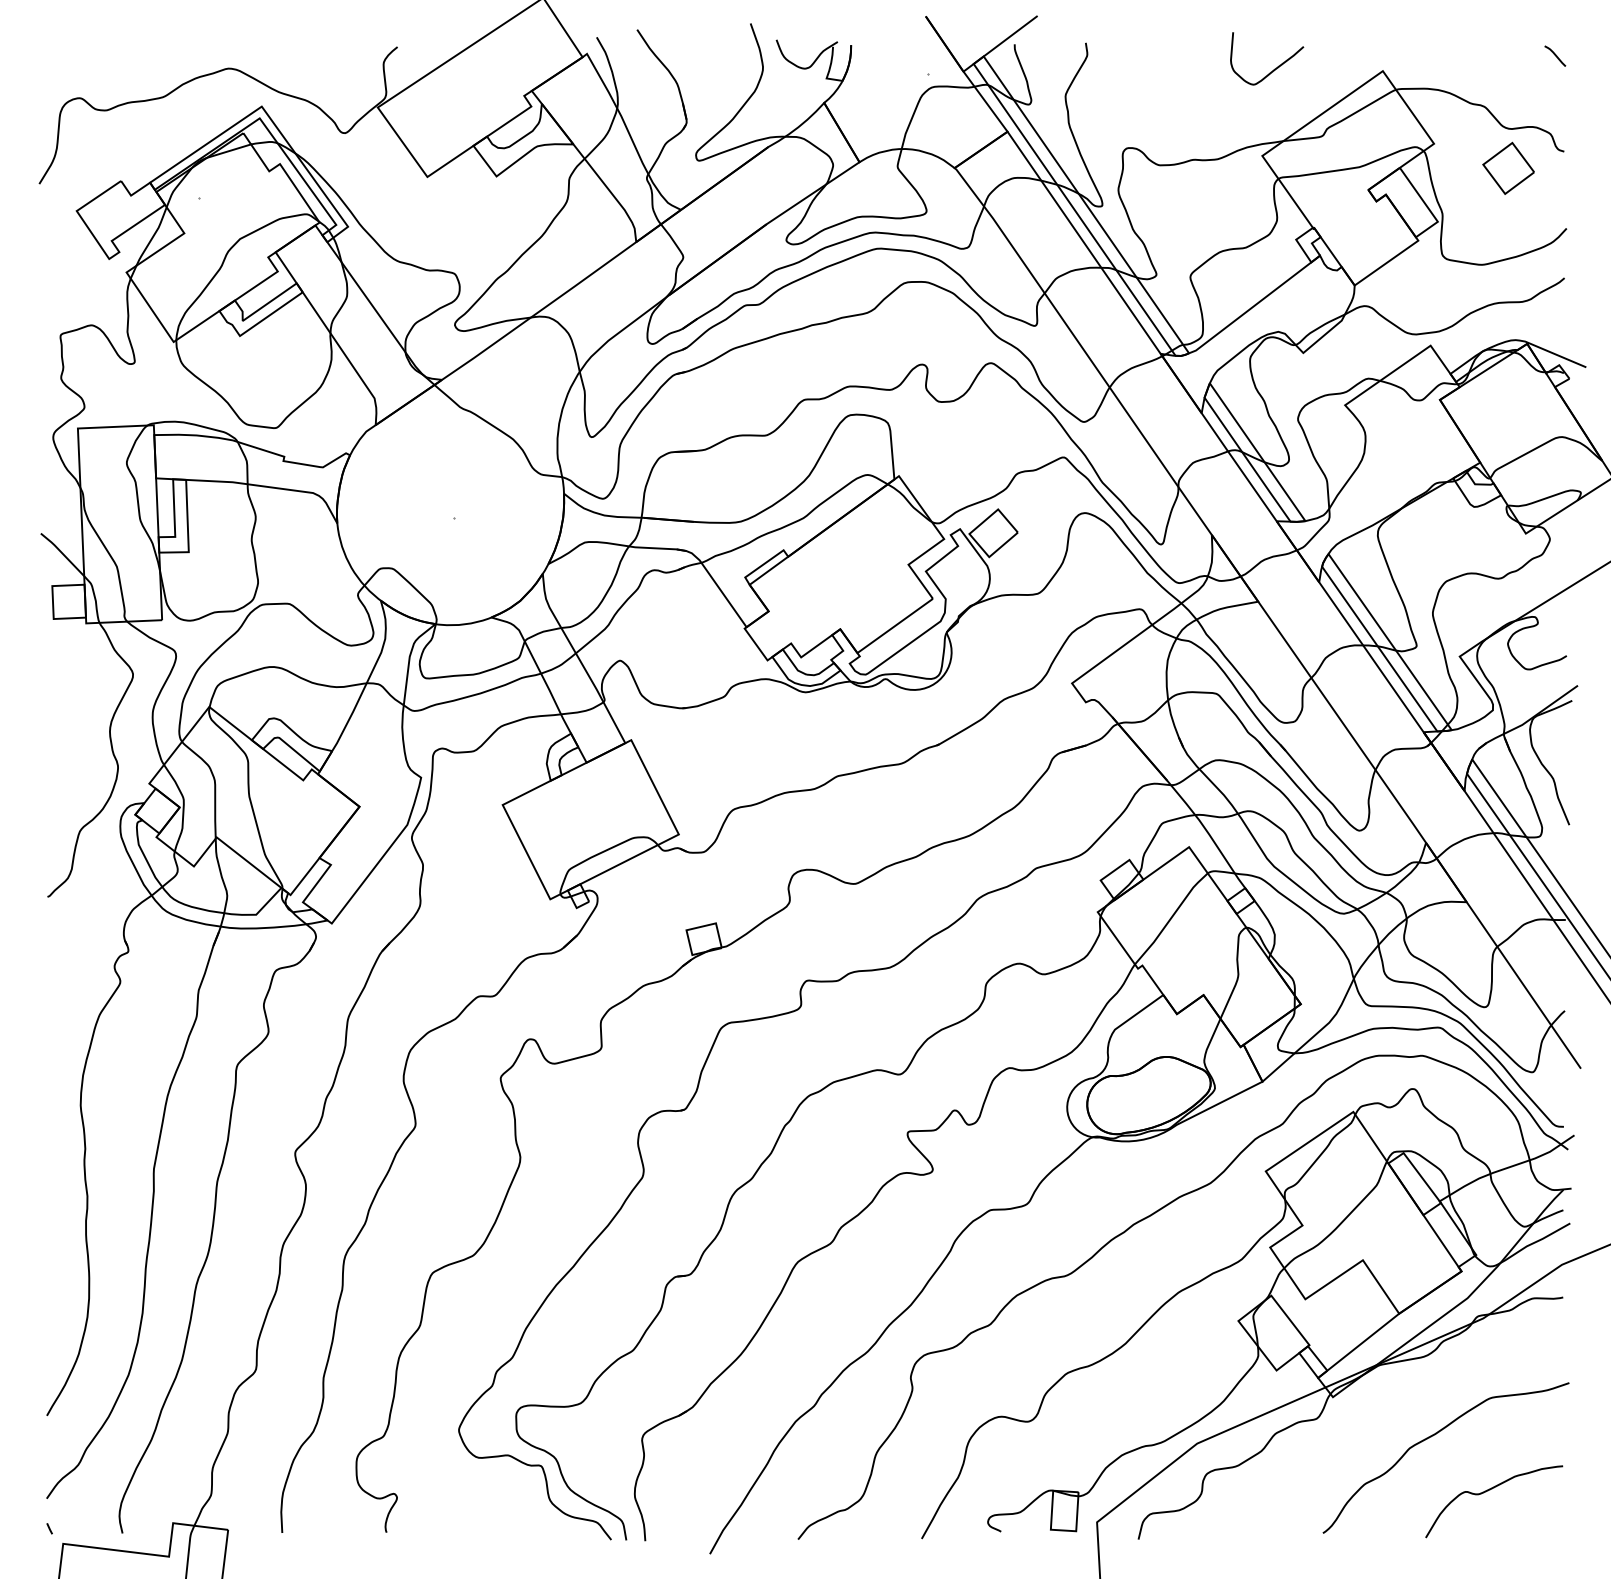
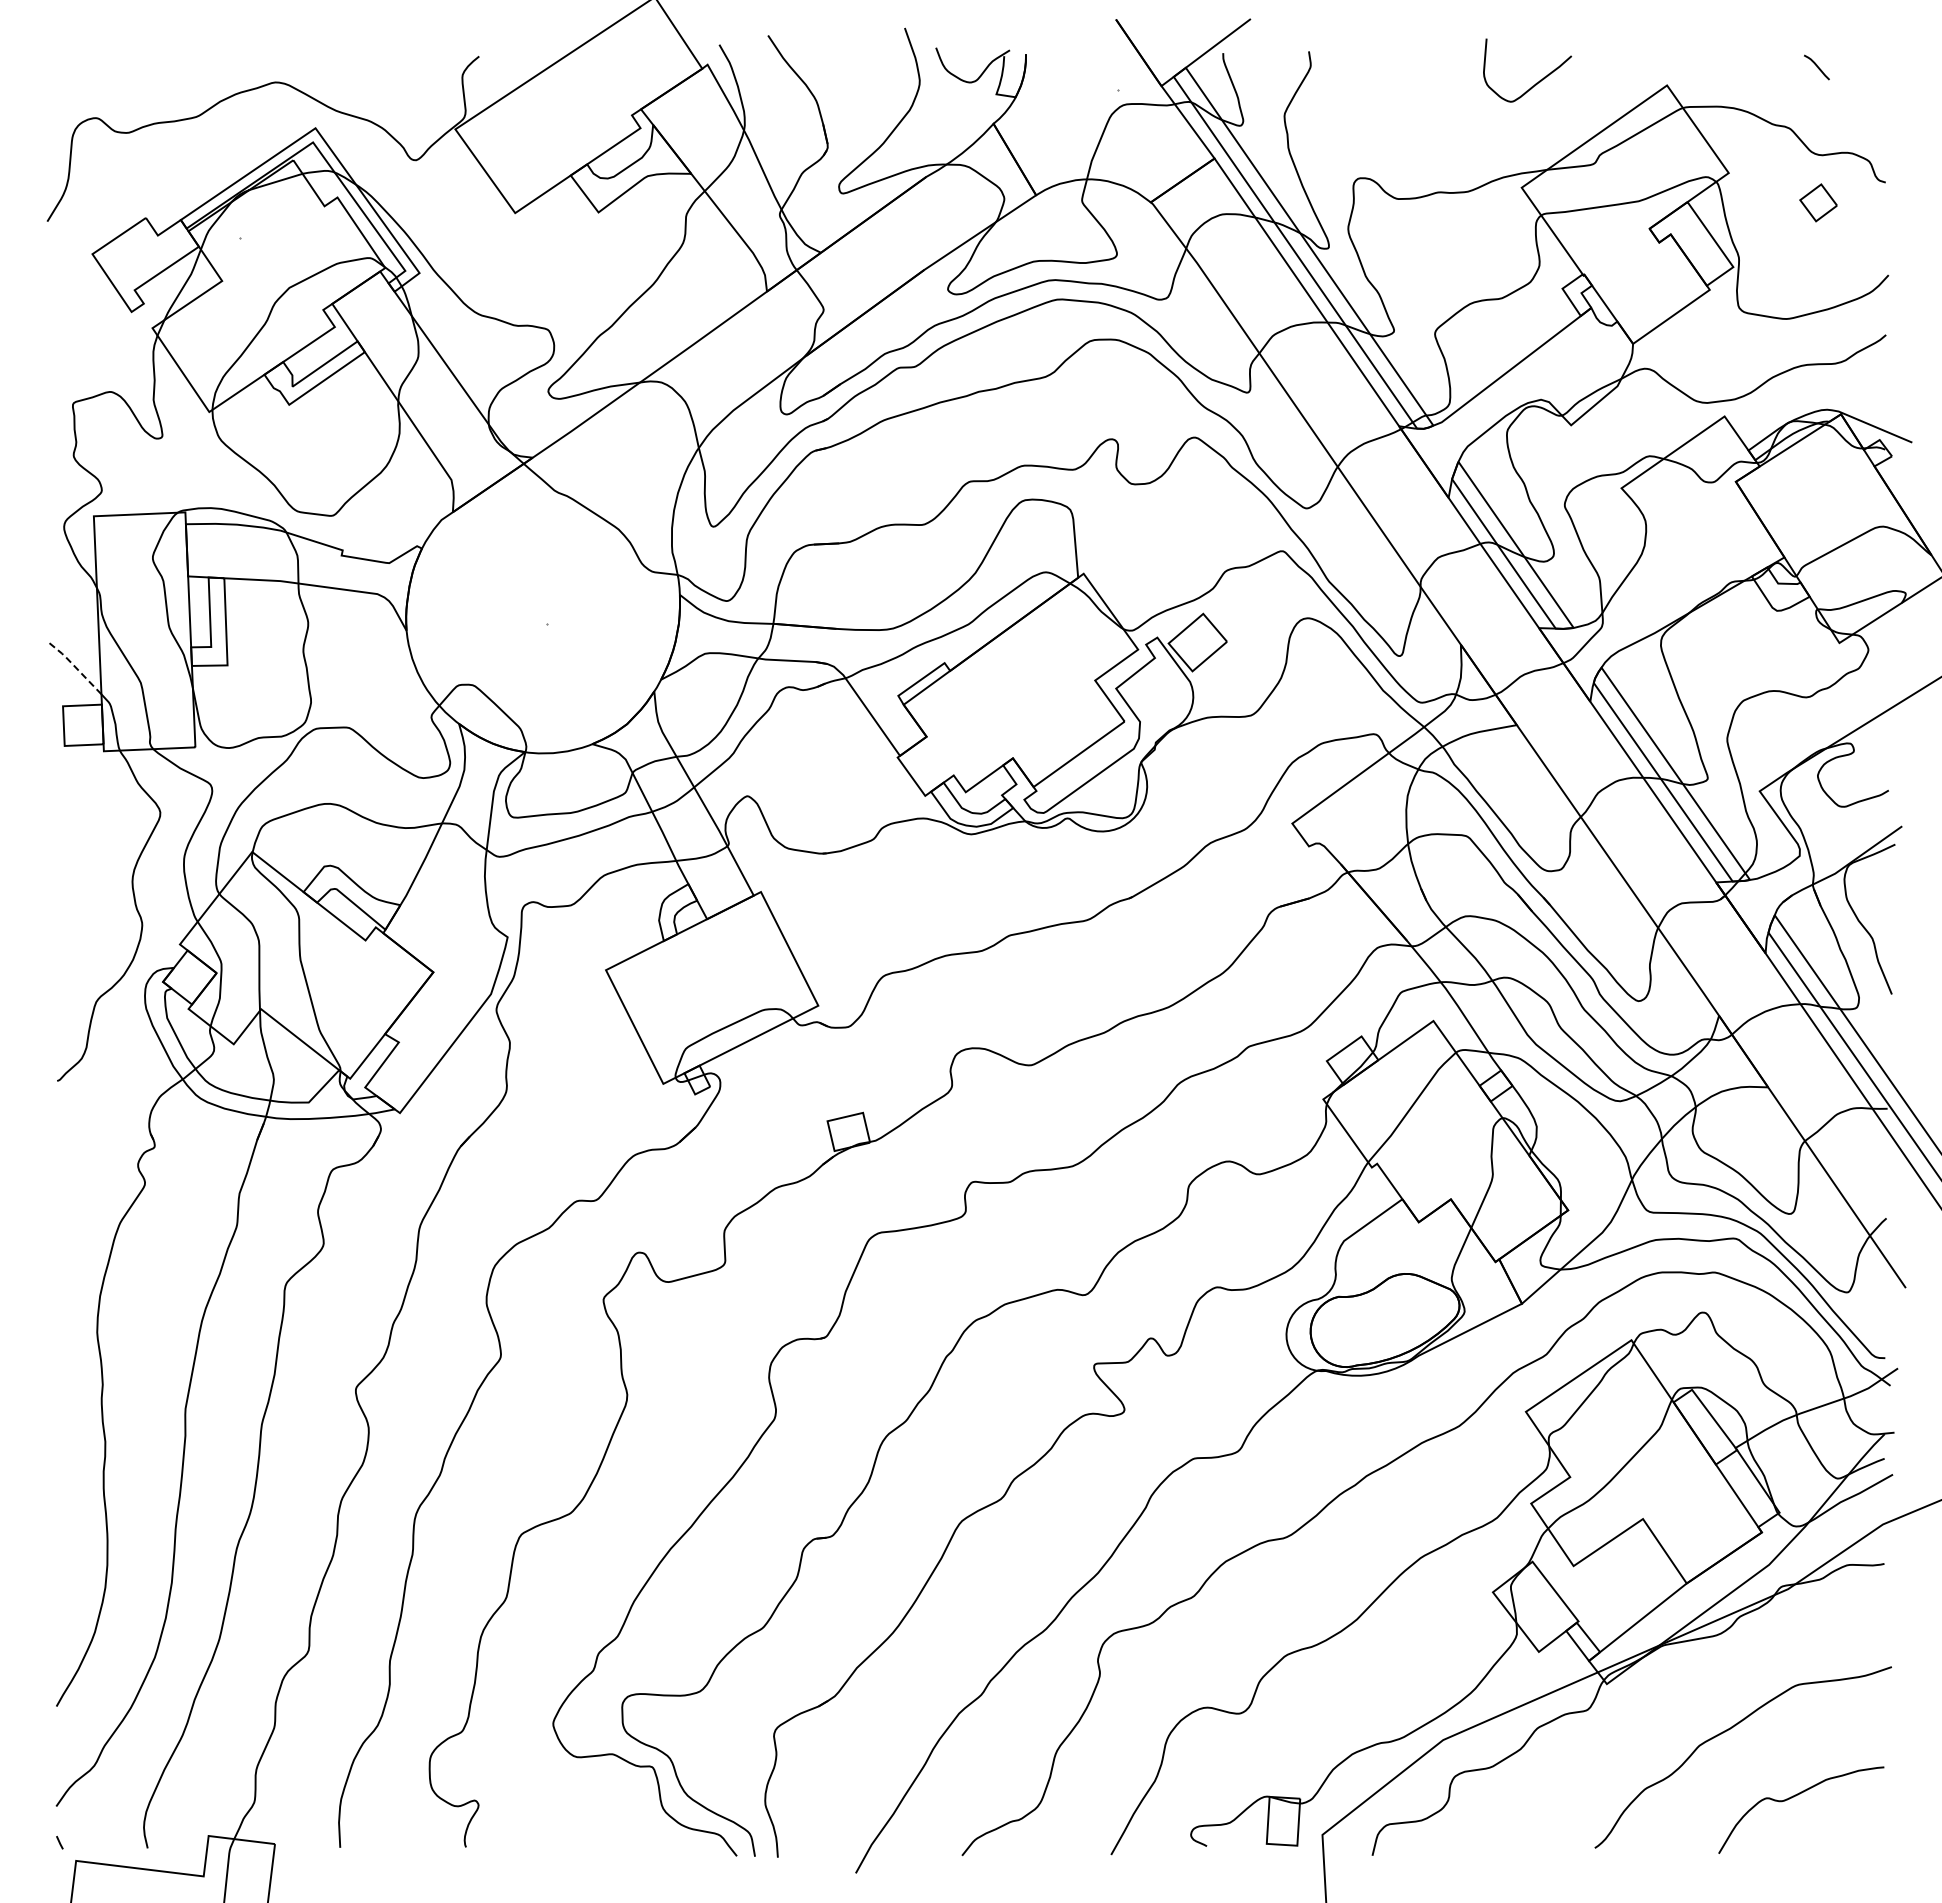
curve: (1554, 55) -> (1816, 66), moved
part: (1508, 168) -> (1818, 202), size x0.6
line: (61, 553) -> (74, 666), solid -> dashed

